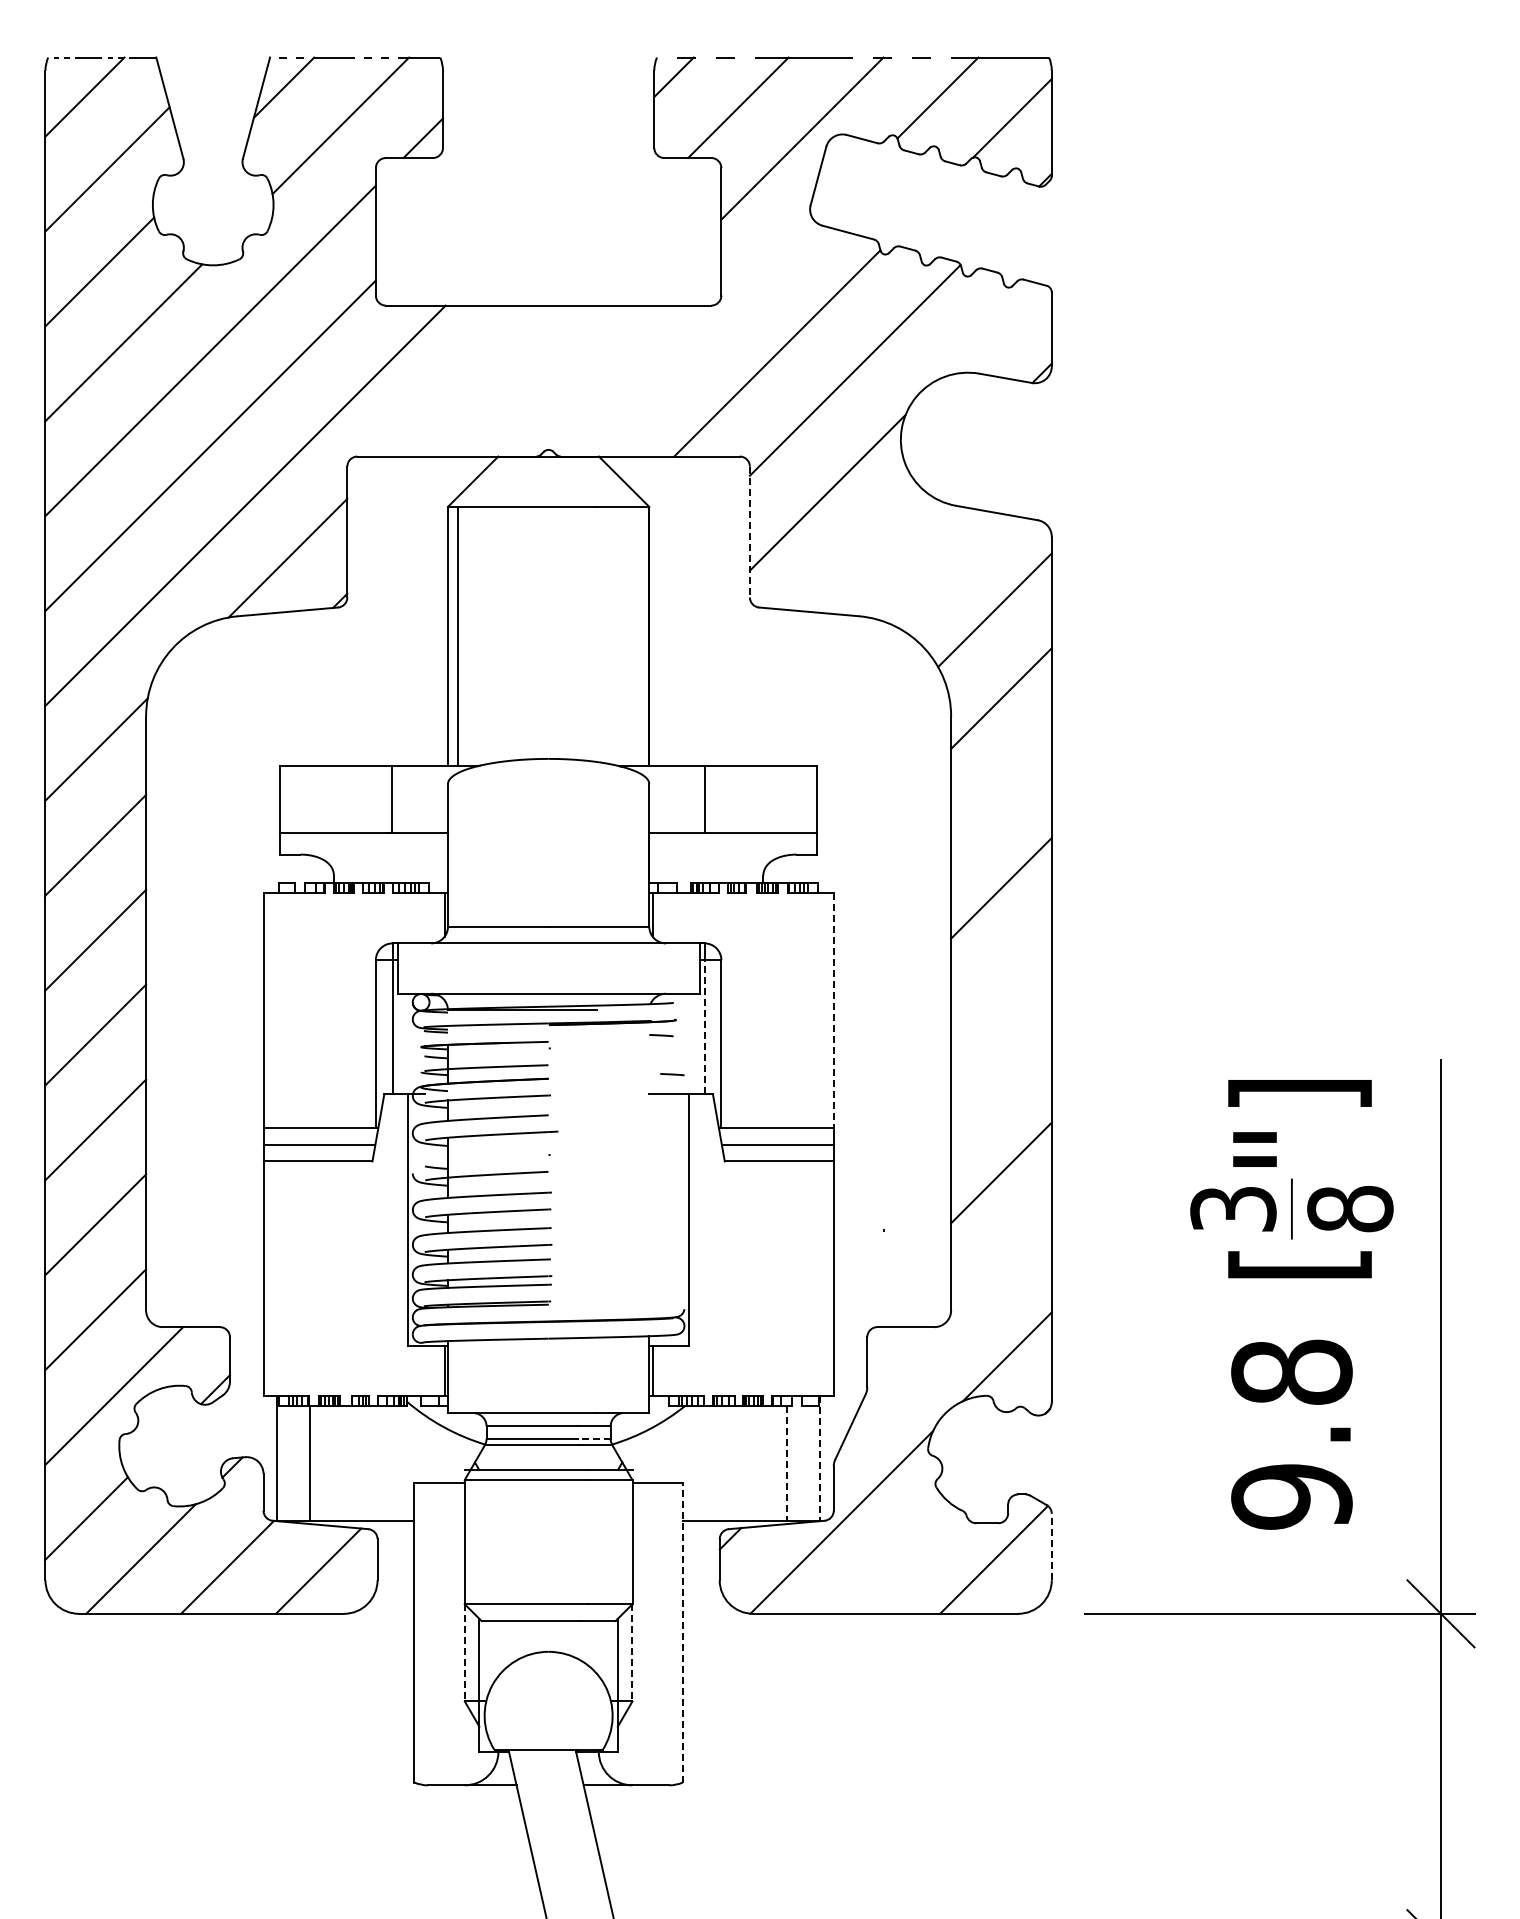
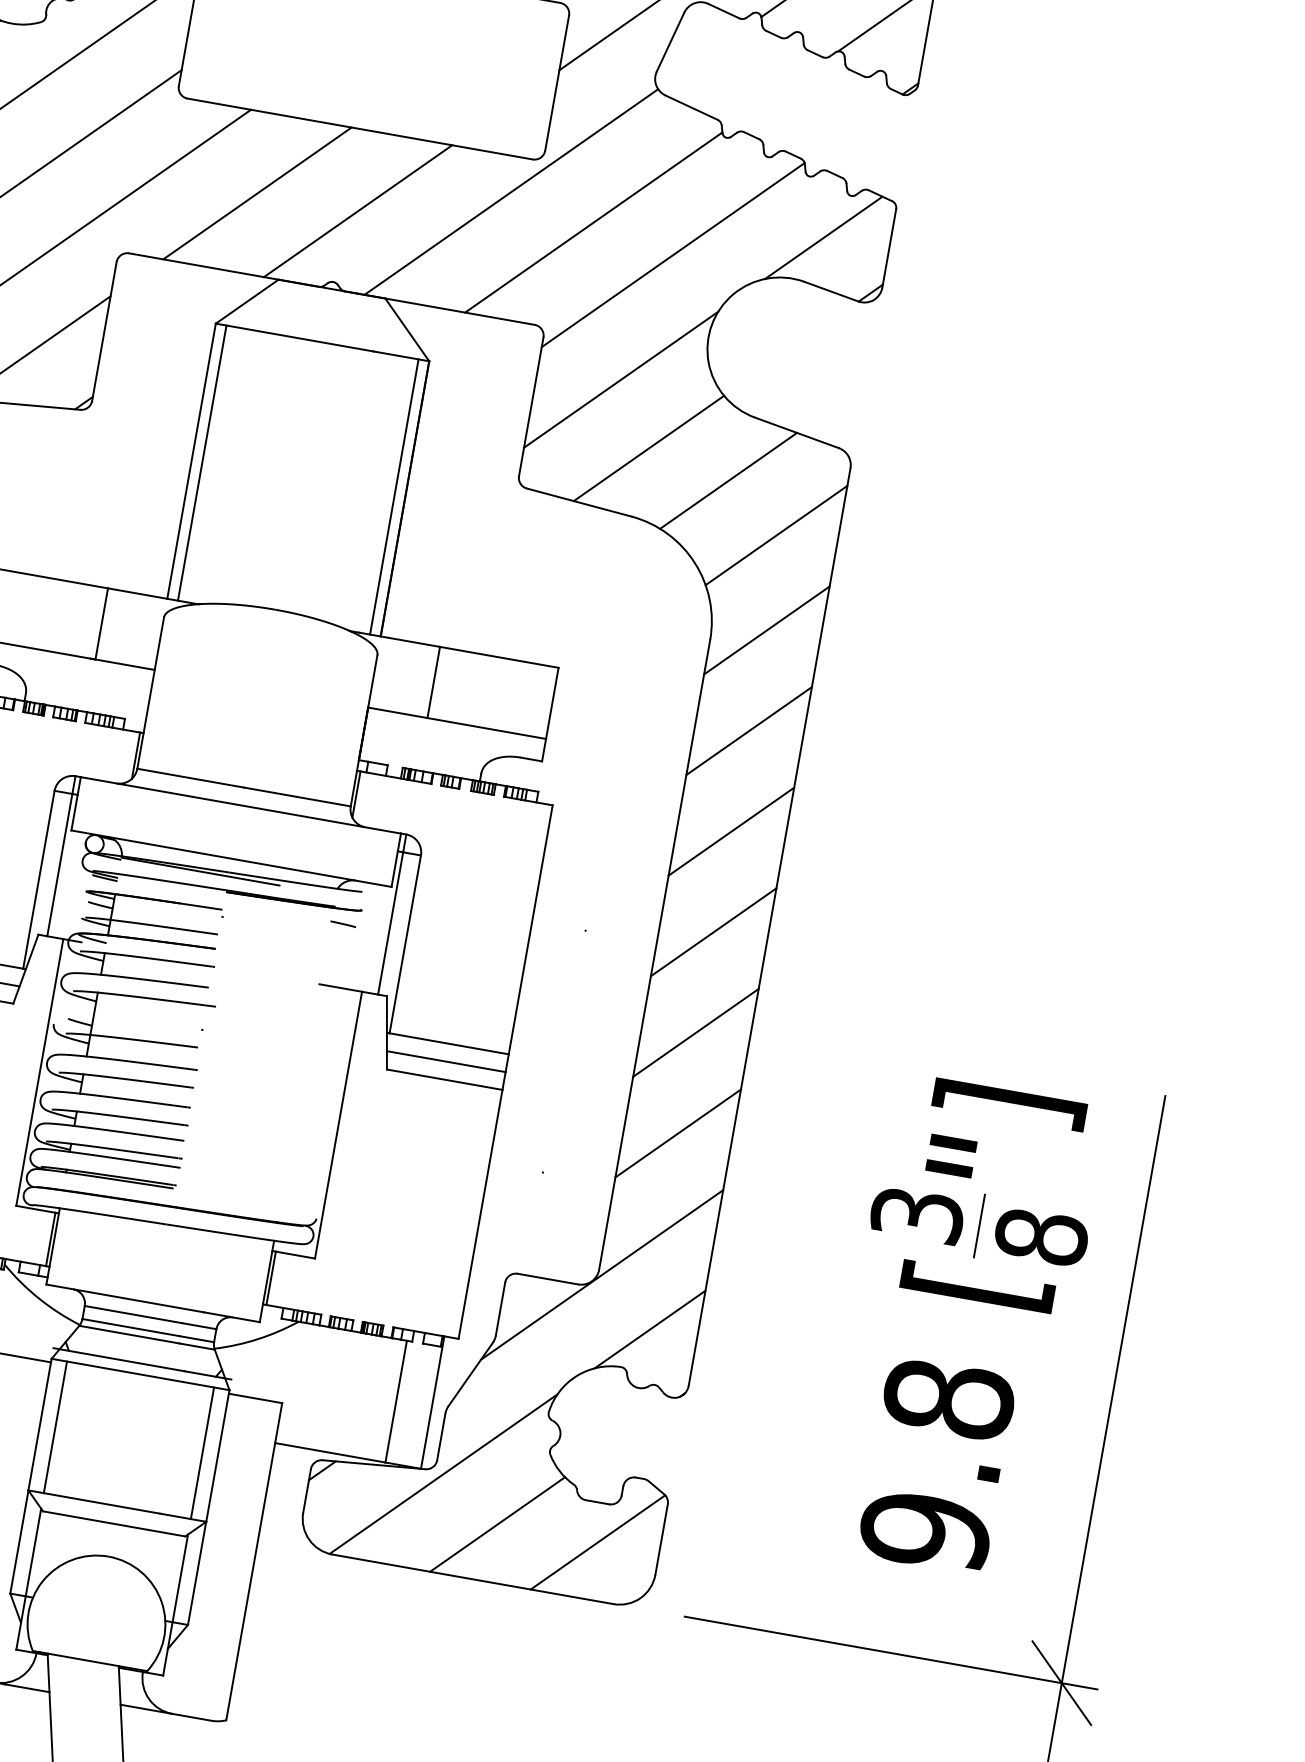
line: (990, 330) -> (824, 238), added
line: (696, 338) -> (510, 191), added
line: (464, 380) -> (256, 192), added
line: (559, 380) -> (357, 210), added
line: (749, 532) -> (530, 407), dashed -> solid
line: (864, 550) -> (649, 447), added
line: (942, 567) -> (728, 480), added
line: (639, 636) -> (394, 496), added
line: (1001, 793) -> (749, 731), added
line: (1001, 982) -> (713, 931), added
line: (833, 1010) -> (530, 929), dashed -> solid
line: (704, 1026) -> (390, 922), dashed -> solid
line: (672, 1074) -> (347, 967), removed
line: (1001, 1077) -> (696, 1032), added
line: (954, 1314) -> (601, 1274), added
line: (594, 1438) -> (196, 1338), dashed -> solid
line: (820, 1459) -> (432, 1403), dashed -> solid
line: (786, 1464) -> (395, 1402), dashed -> solid
line: (479, 1542) -> (55, 1427), added
line: (617, 1542) -> (201, 1453), added
line: (1051, 1546) -> (661, 1538), dashed -> solid
line: (899, 1559) -> (497, 1524), added
line: (682, 1632) -> (254, 1561), dashed -> solid
line: (464, 1652) -> (19, 1541), dashed -> solid
line: (632, 1652) -> (197, 1573), dashed -> solid

